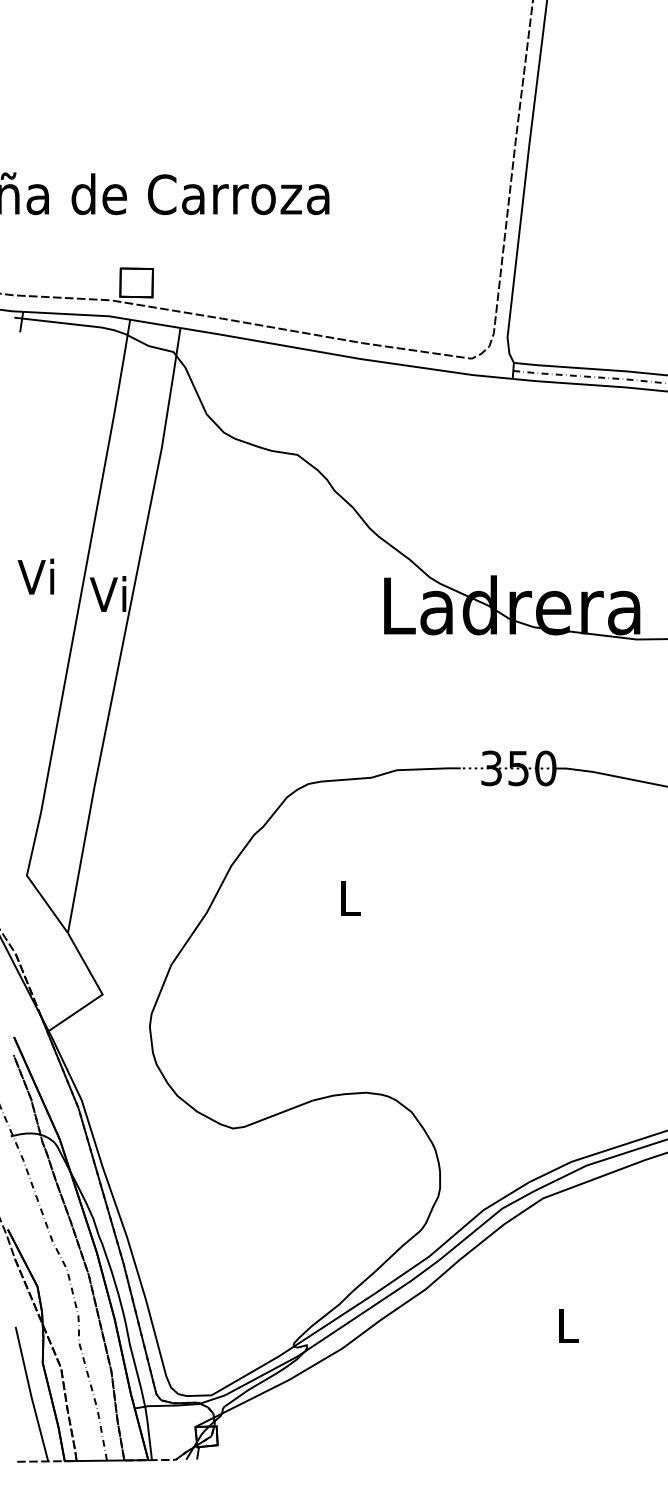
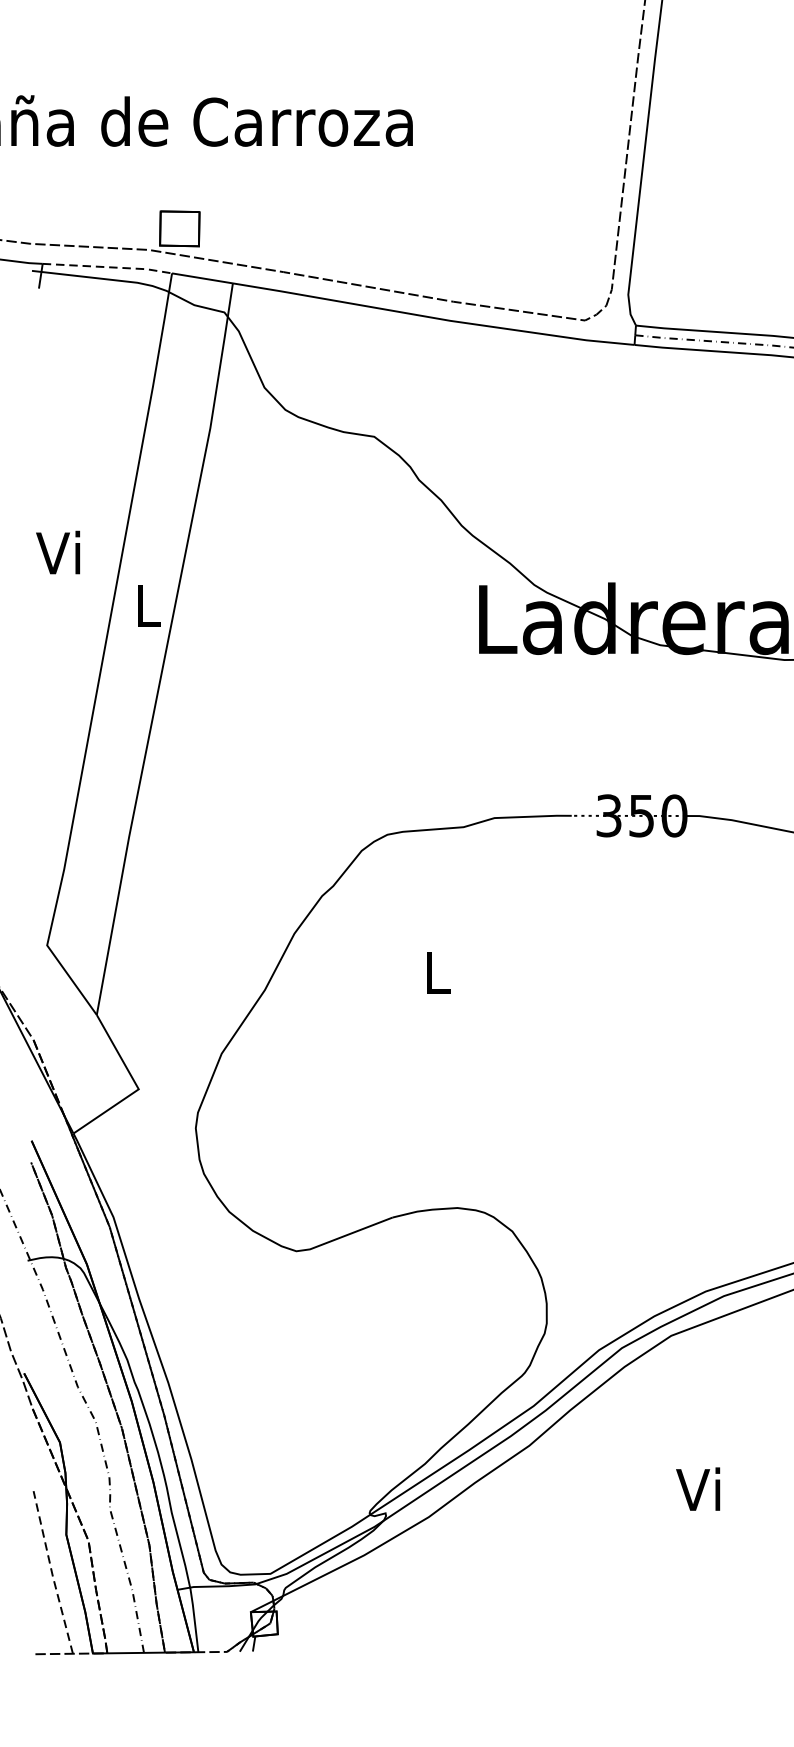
line: (77, 314) -> (108, 267), solid -> dashed
text: (35, 576) -> (57, 552), moved
text: (107, 593) -> (144, 604), Vi -> L
text: (565, 1325) -> (698, 1489), L -> Vi
line: (30, 1394) -> (51, 1572), solid -> dashed

